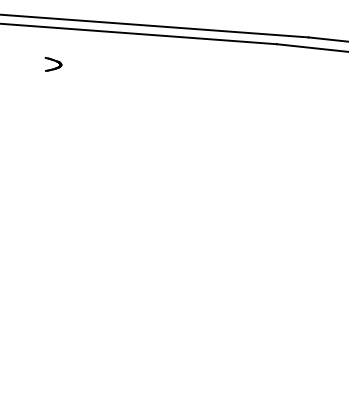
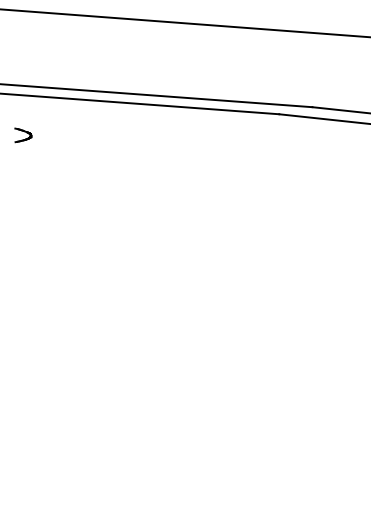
part: (53, 64) -> (23, 135), moved

